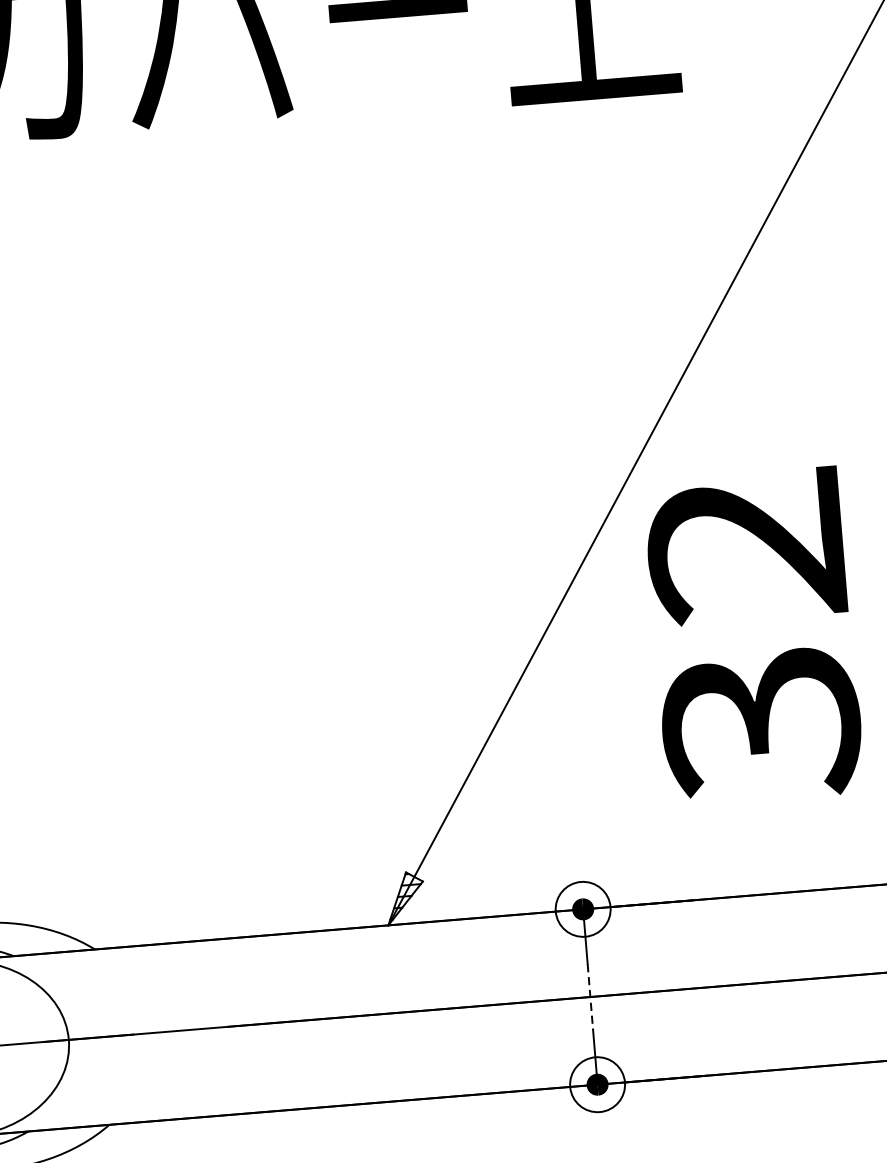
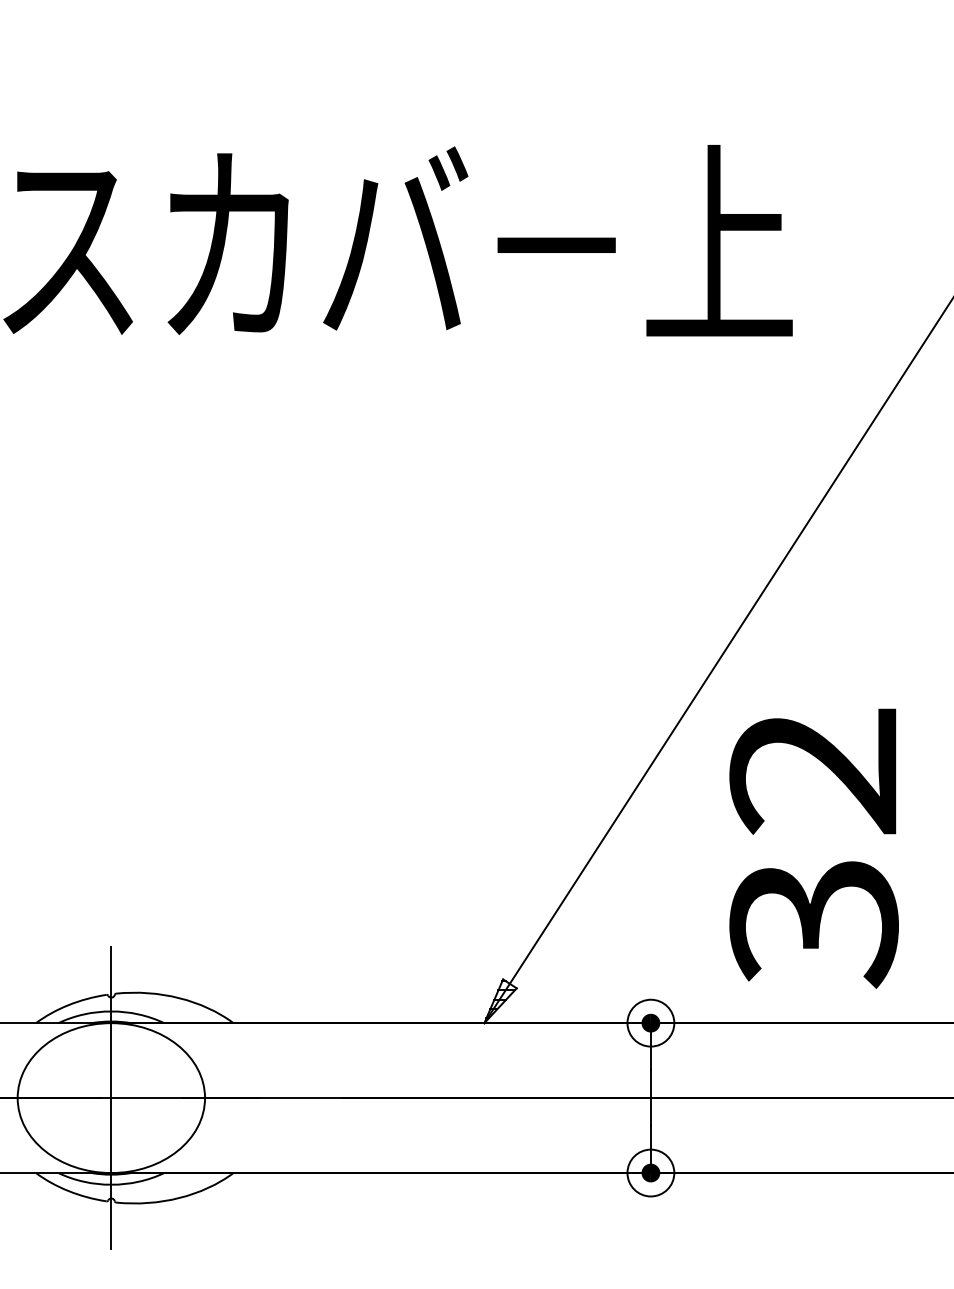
text: (753, 636) -> (813, 848), moved
line: (589, 997) -> (650, 1098), dashed -> solid

